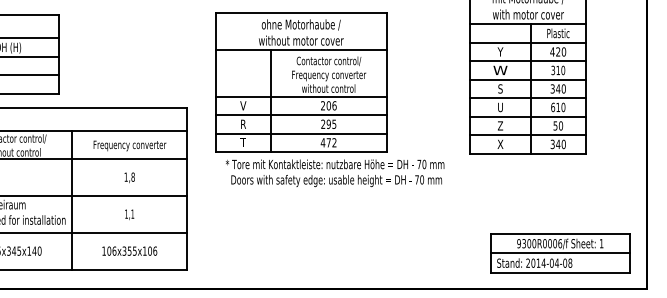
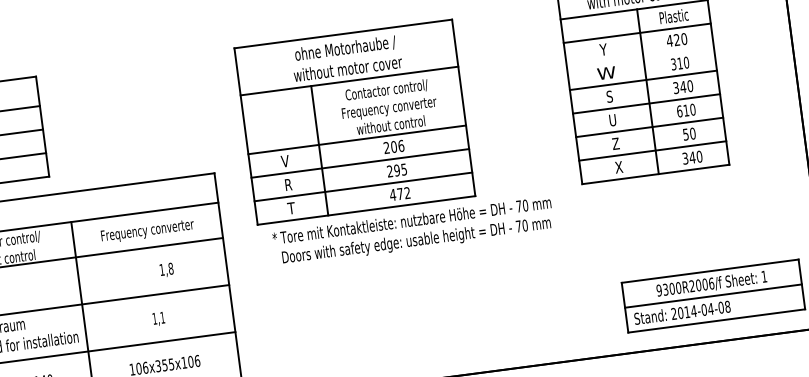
line: (528, 61) -> (640, 57), removed
text: (129, 177) -> (166, 269), moved
text: (544, 243) -> (691, 286), 9300R0006/f -> 9300R2006/f

